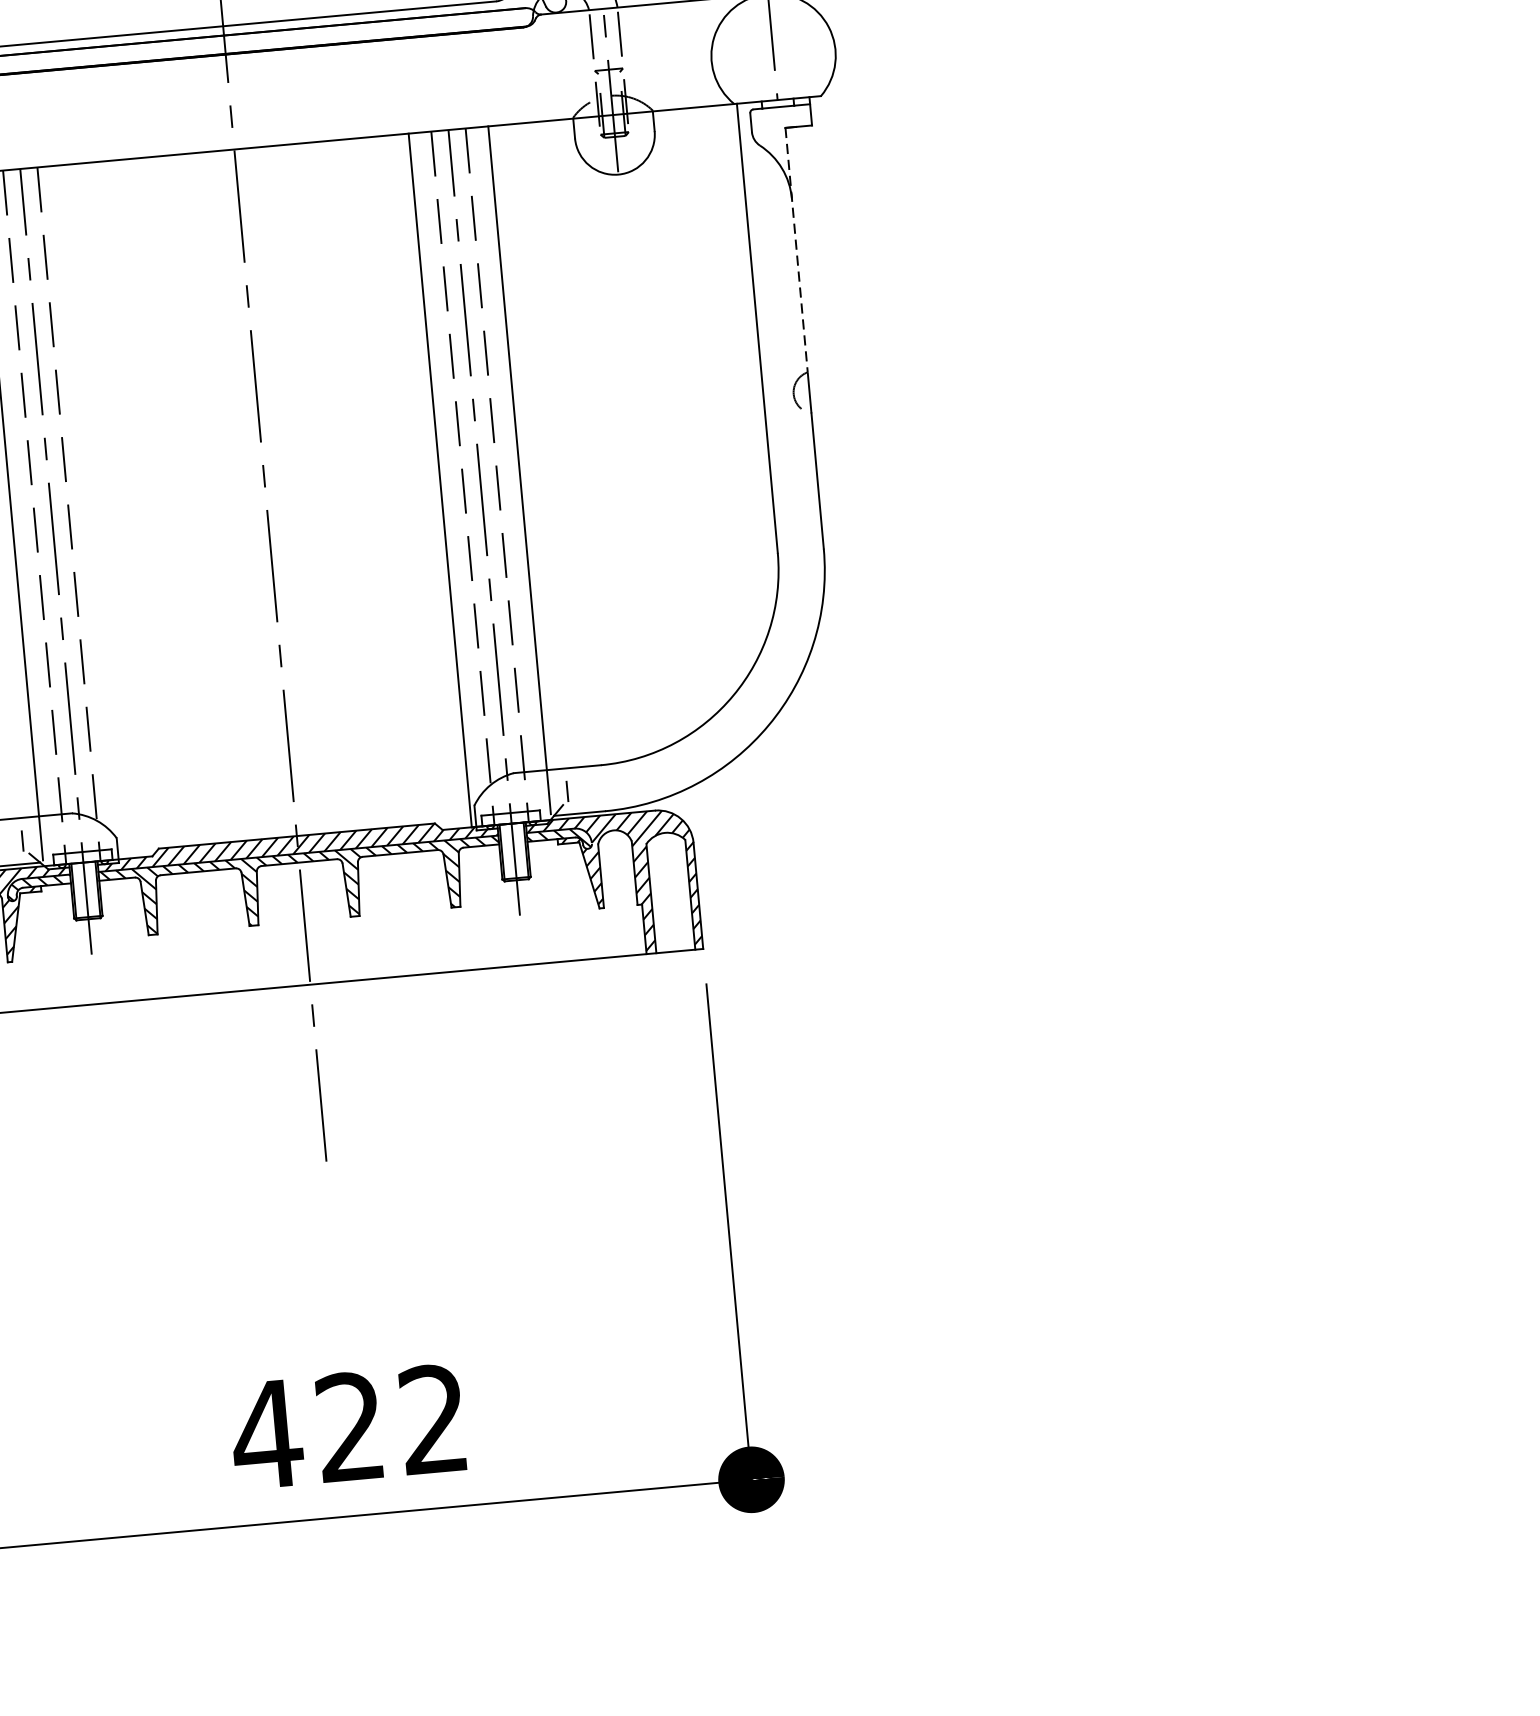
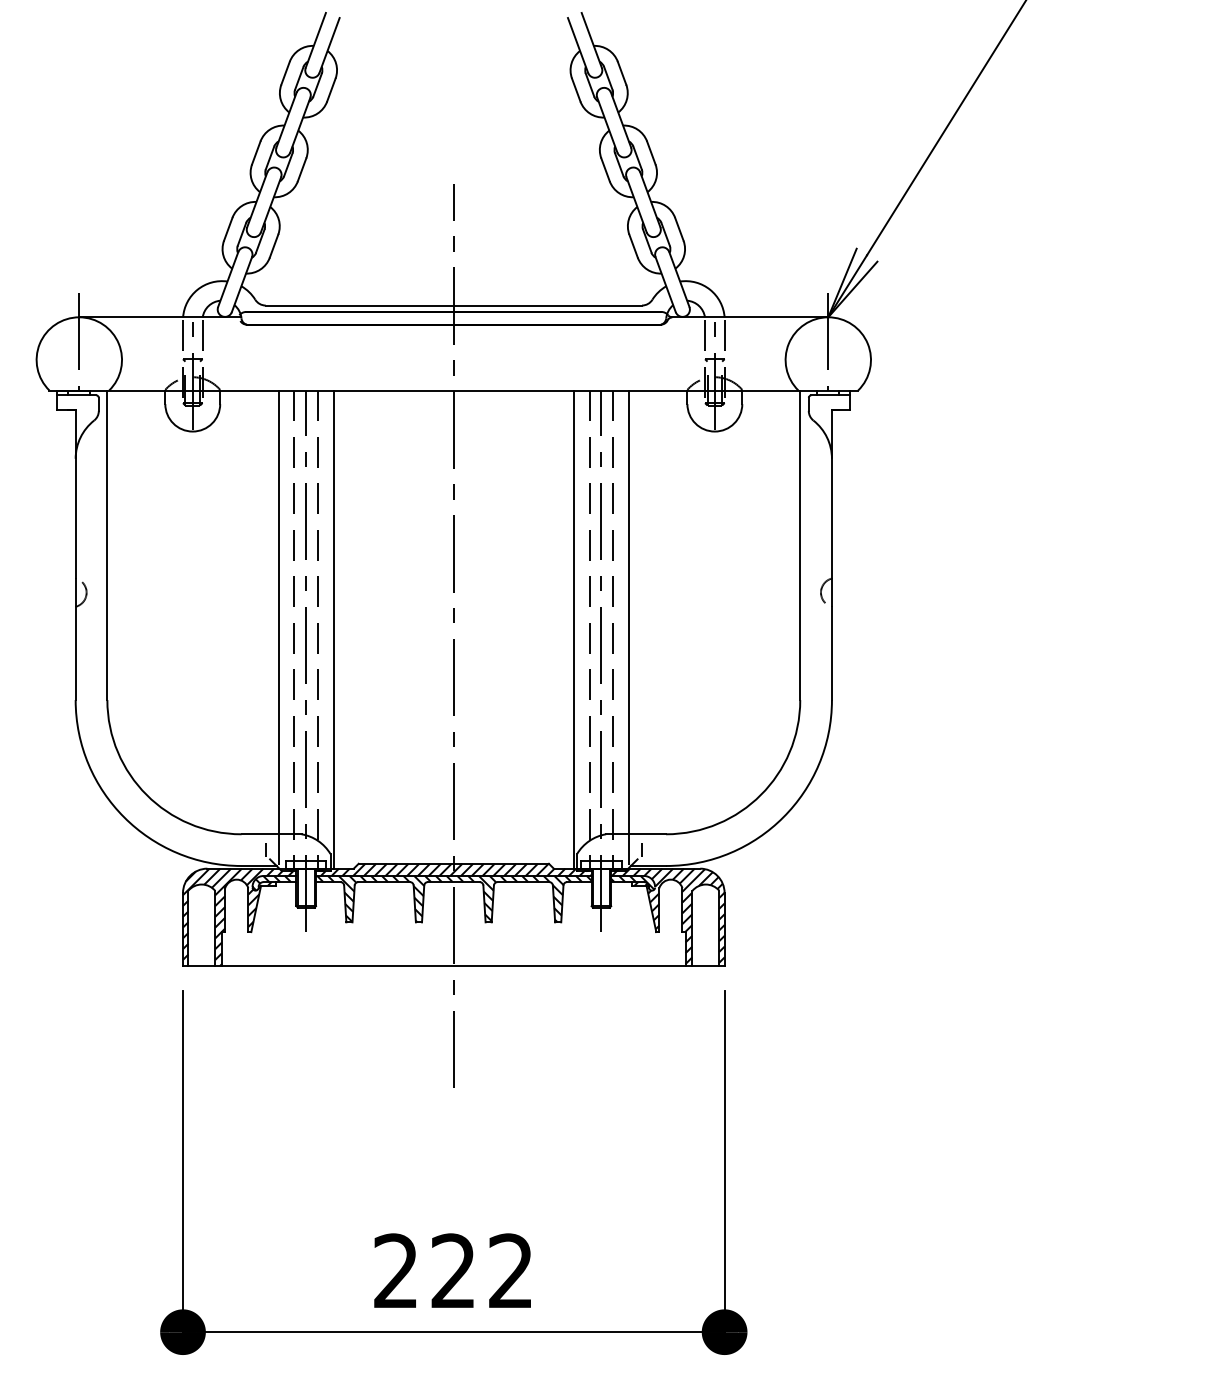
line: (795, 250) -> (831, 494), dashed -> solid
line: (91, 512) -> (333, 629), added
text: (265, 1433) -> (395, 1270), 422 -> 222

